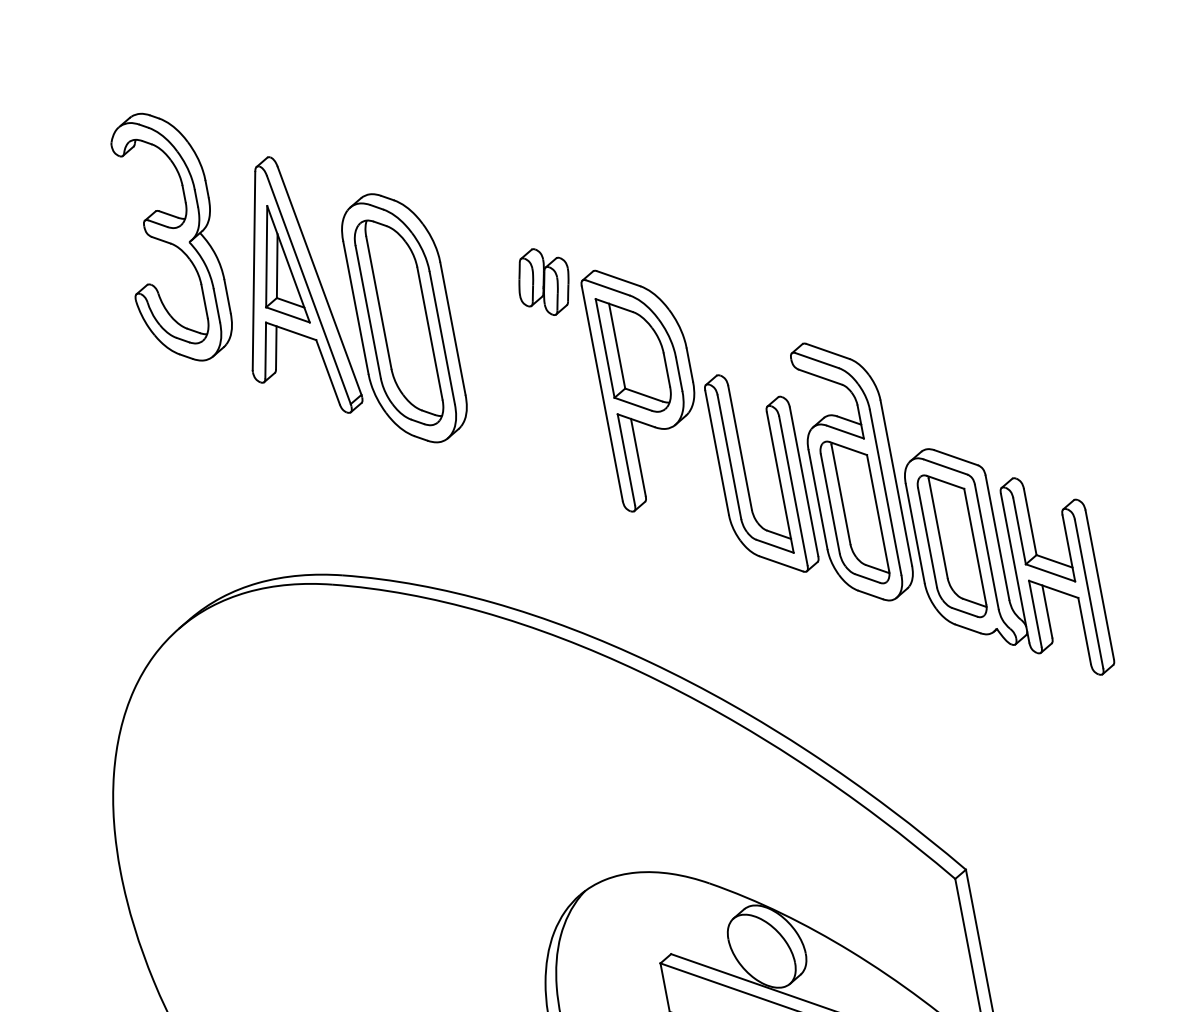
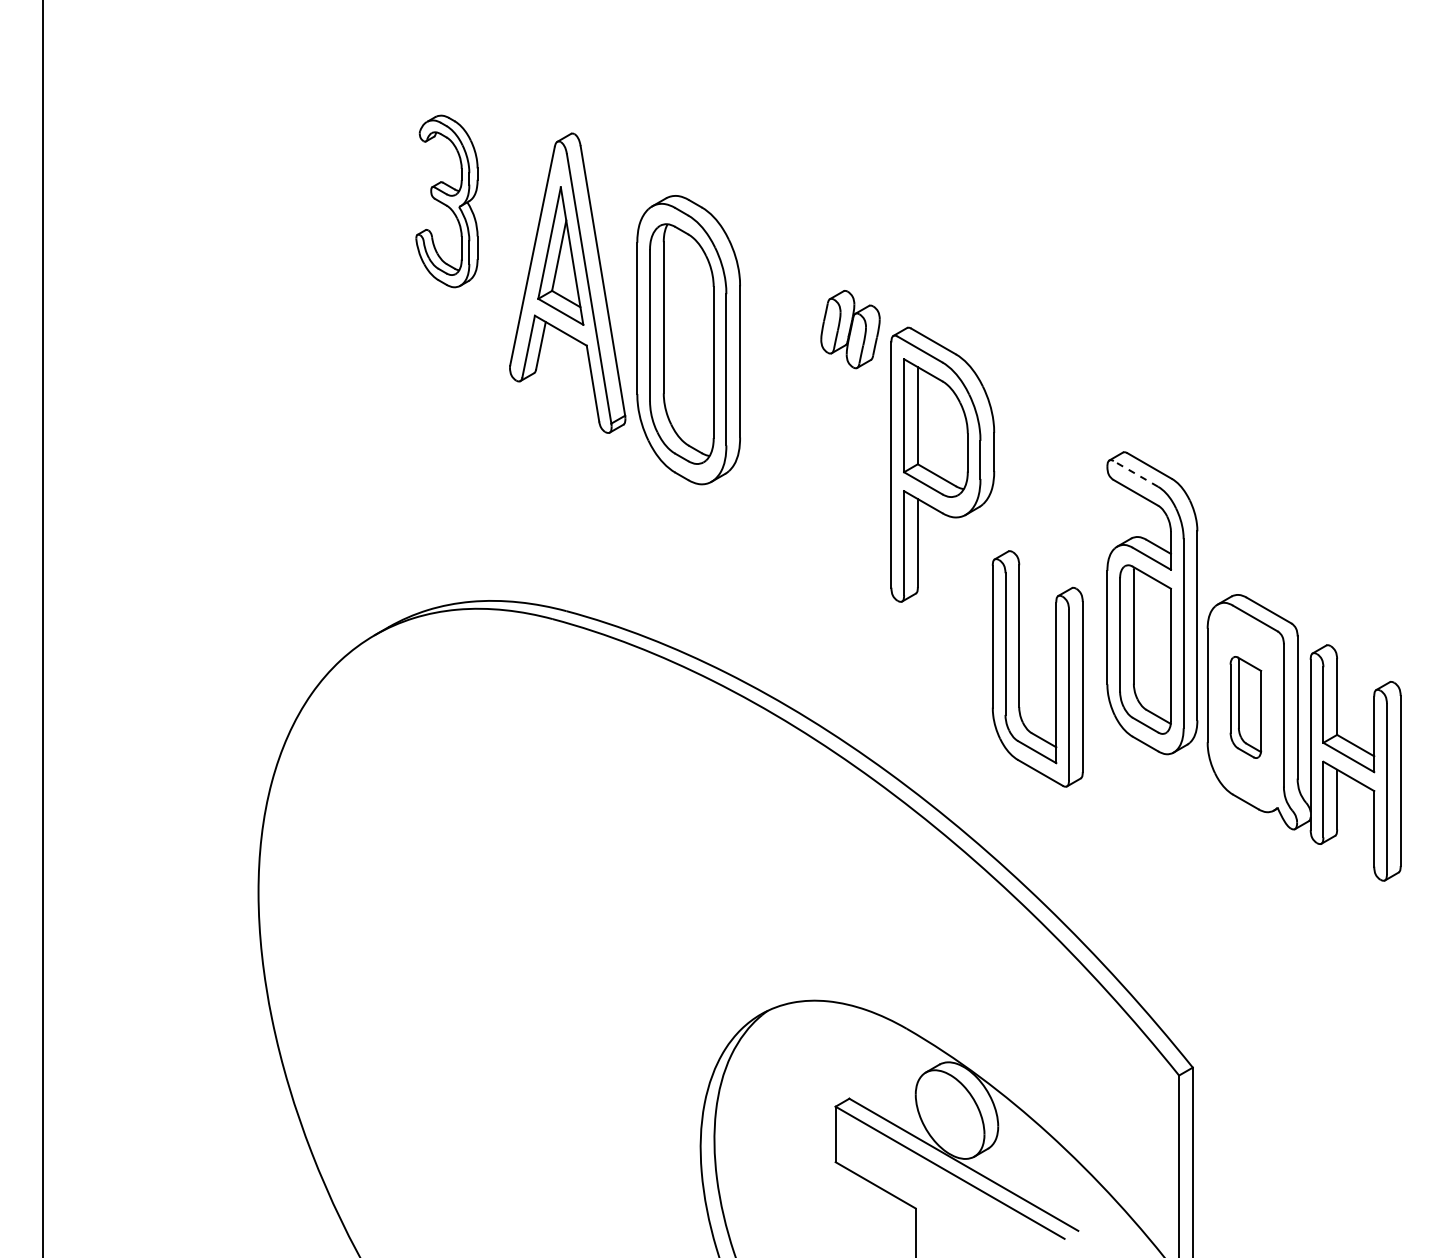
part: (169, 237) -> (446, 201), size x0.6
line: (816, 360) -> (1135, 473), solid -> dashed
part: (745, 476) -> (1019, 668), moved
part: (951, 546) -> (1245, 707), size x0.6

